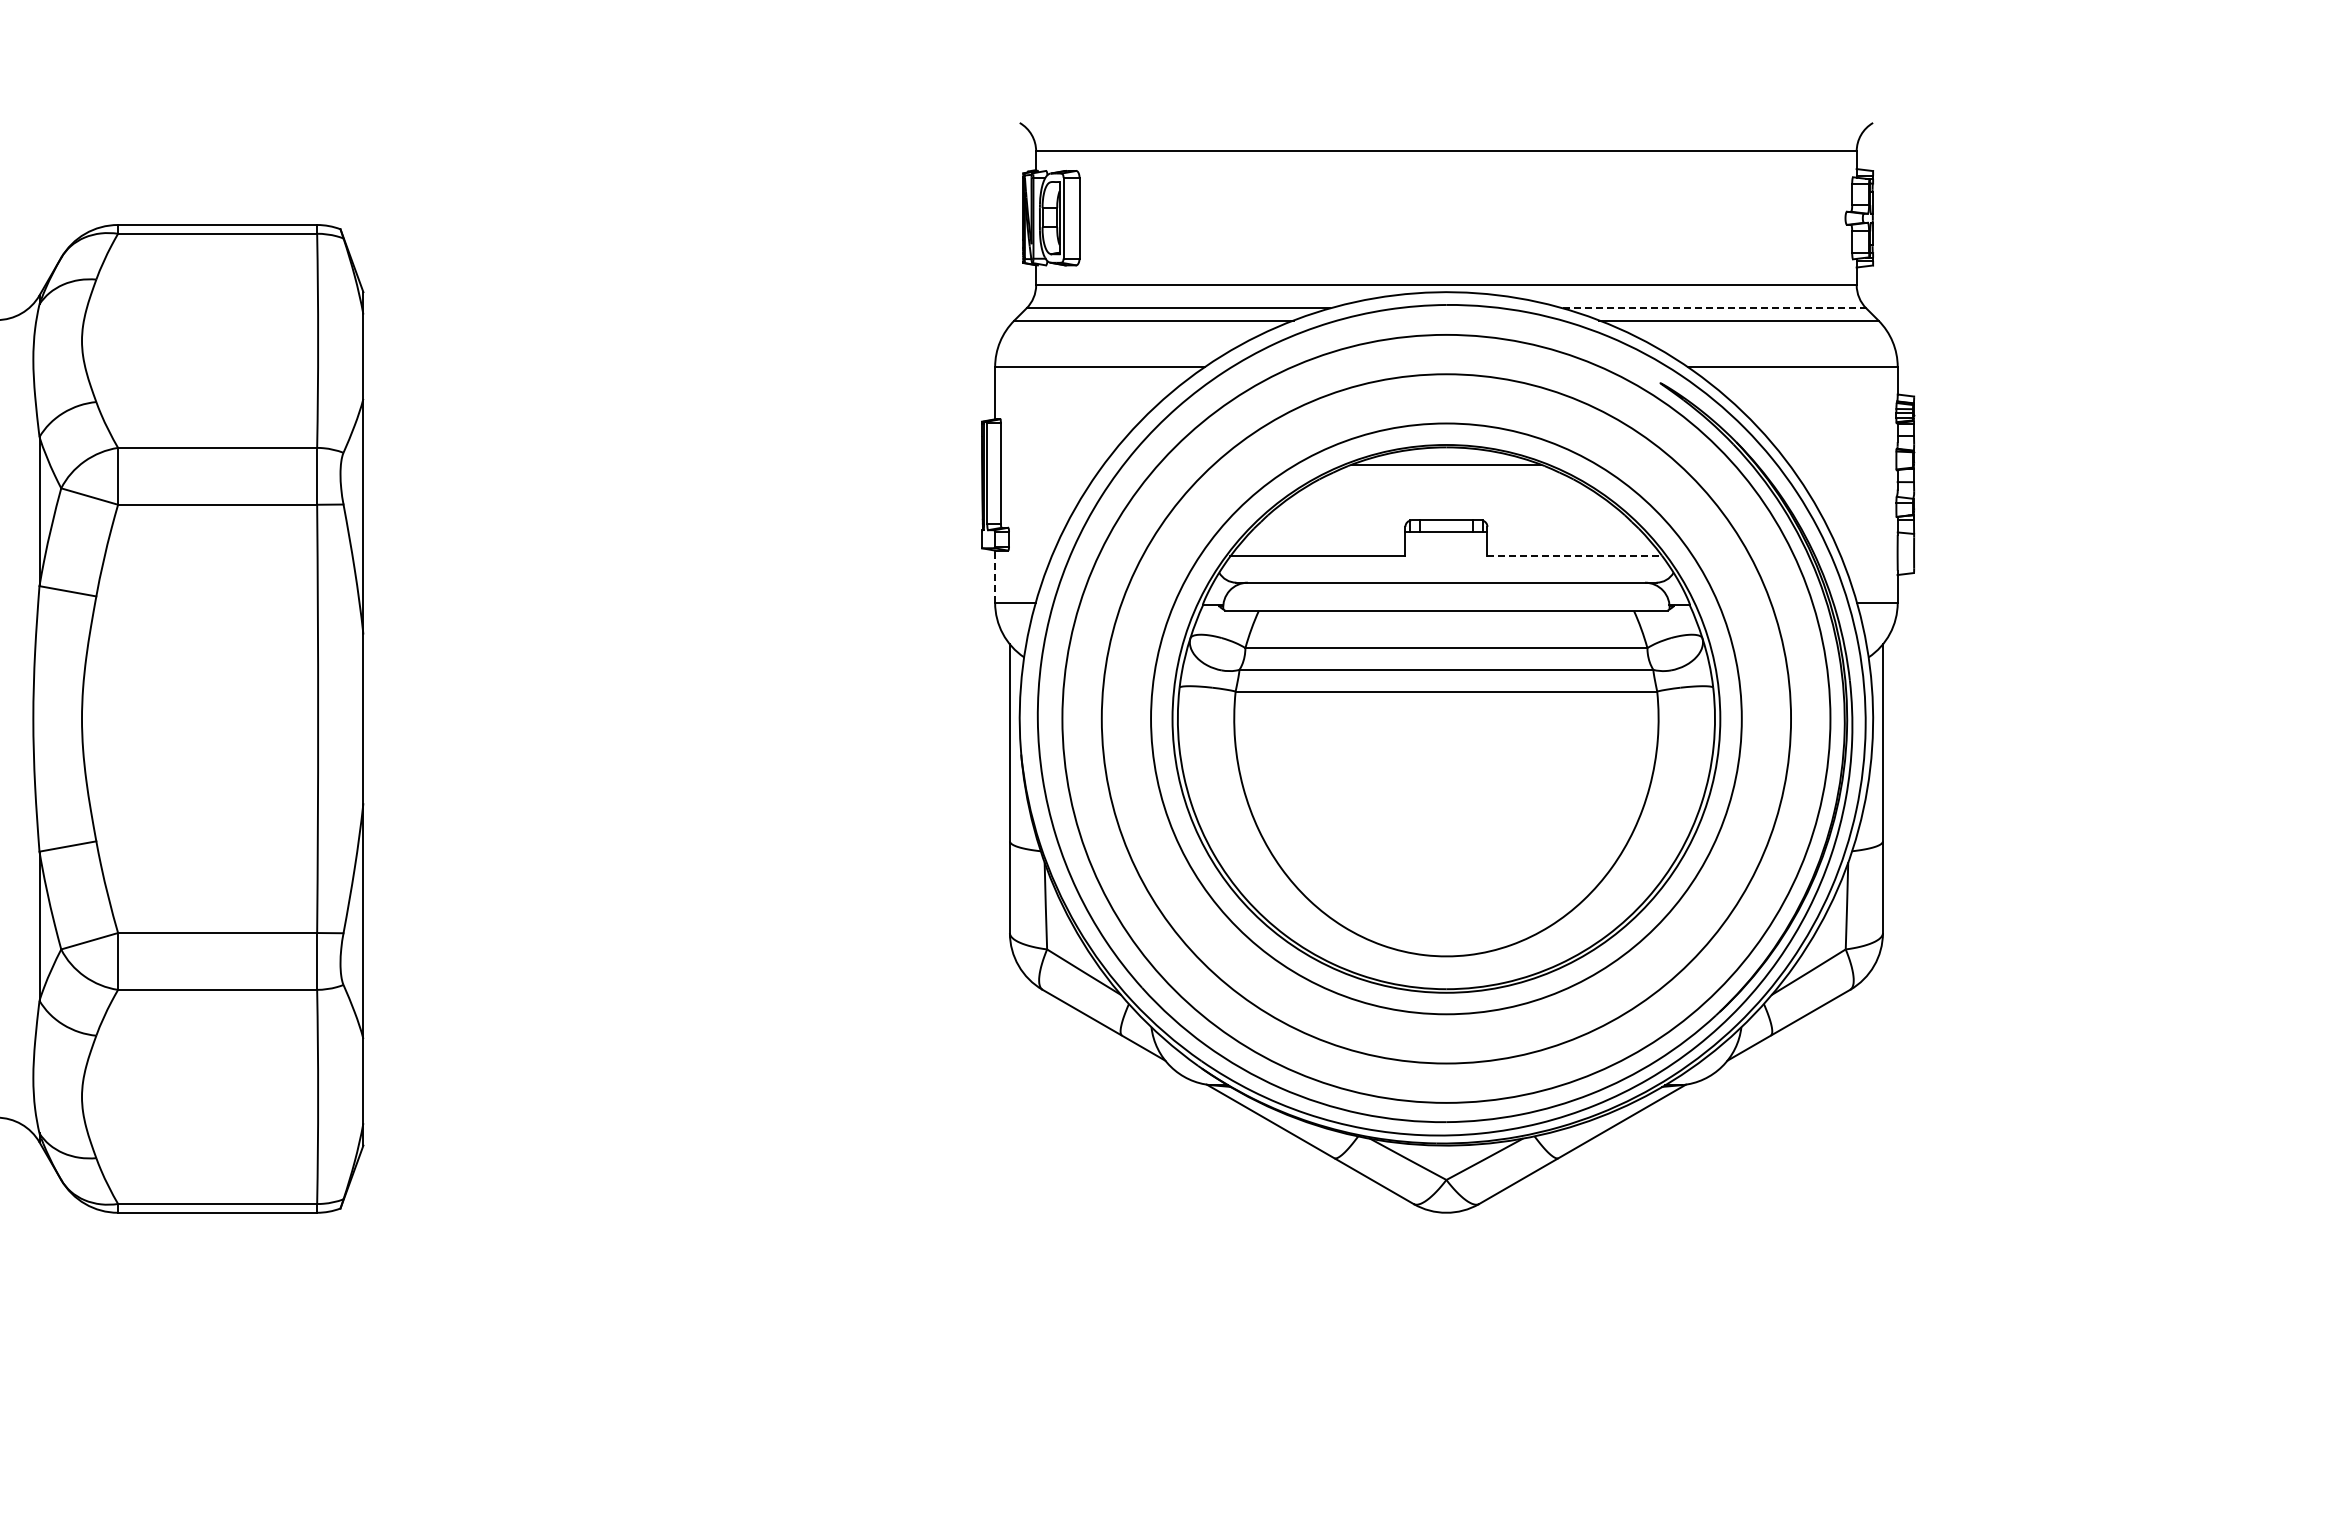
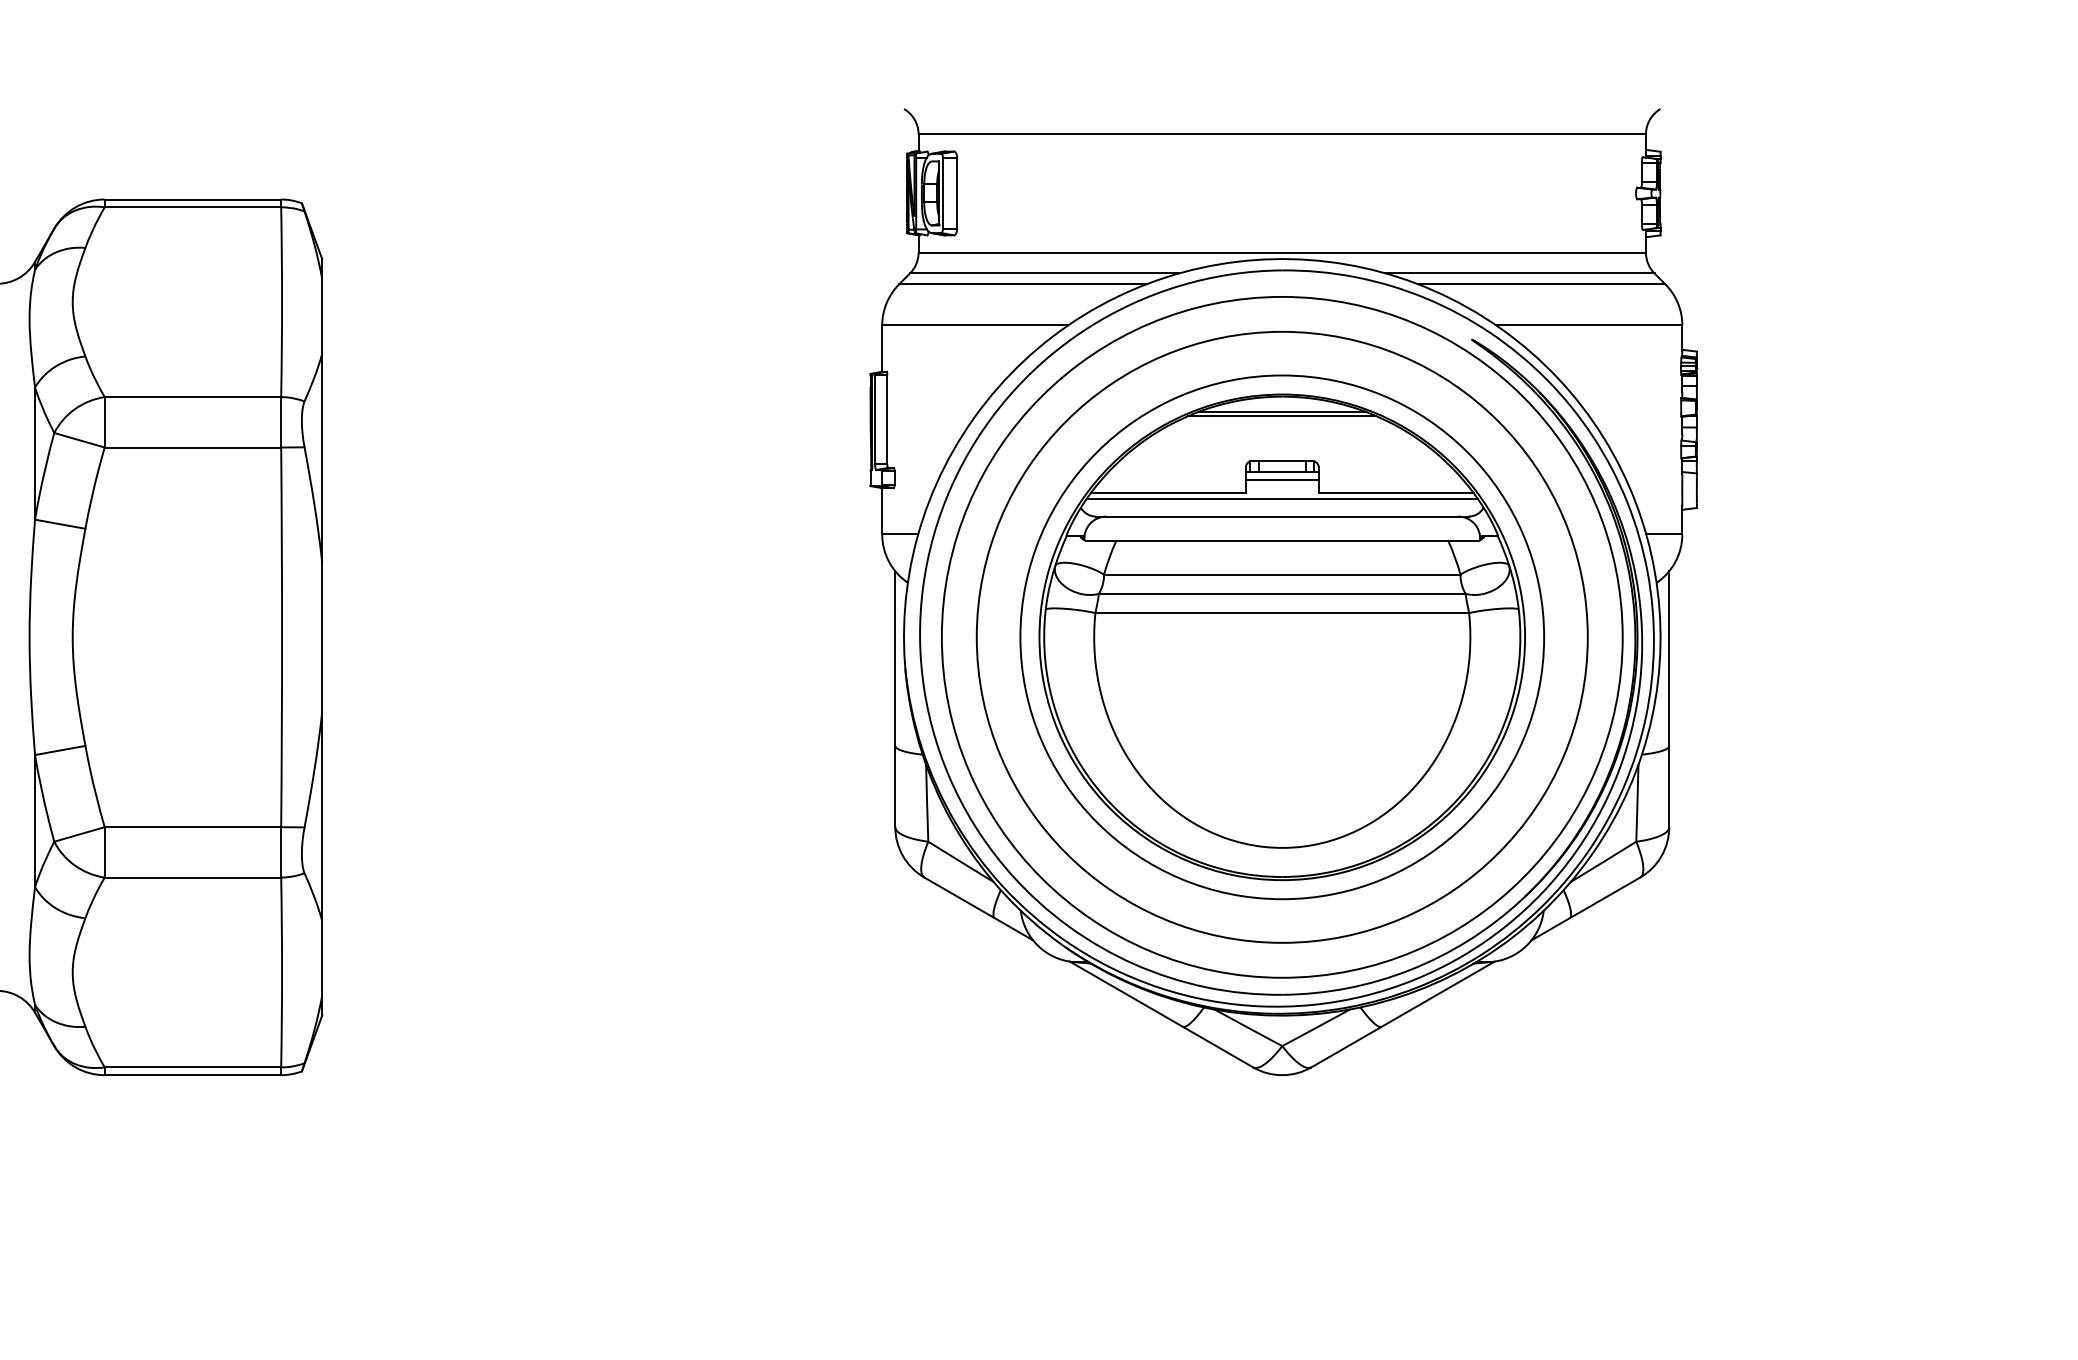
line: (1714, 308) -> (1519, 273), dashed -> solid
line: (1446, 469) -> (1282, 416), added
line: (1446, 541) -> (1282, 480), added
line: (1574, 556) -> (1395, 493), dashed -> solid
line: (1446, 562) -> (1282, 498), added
line: (995, 576) -> (882, 511), dashed -> solid

